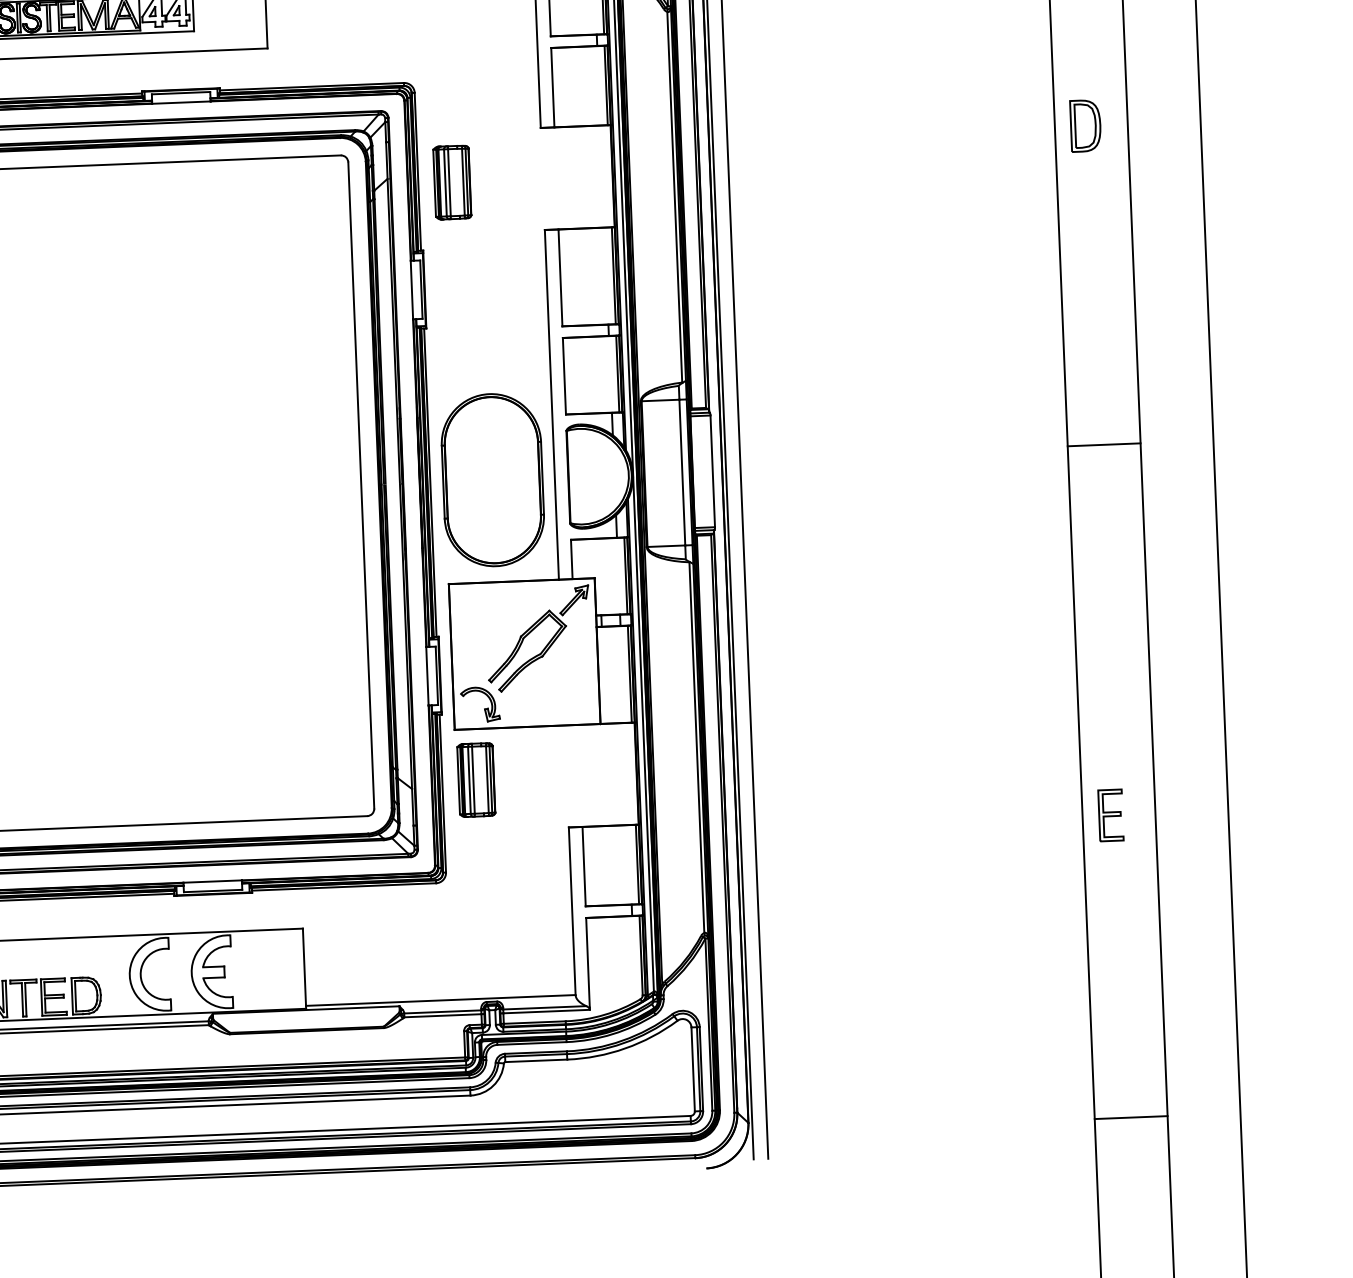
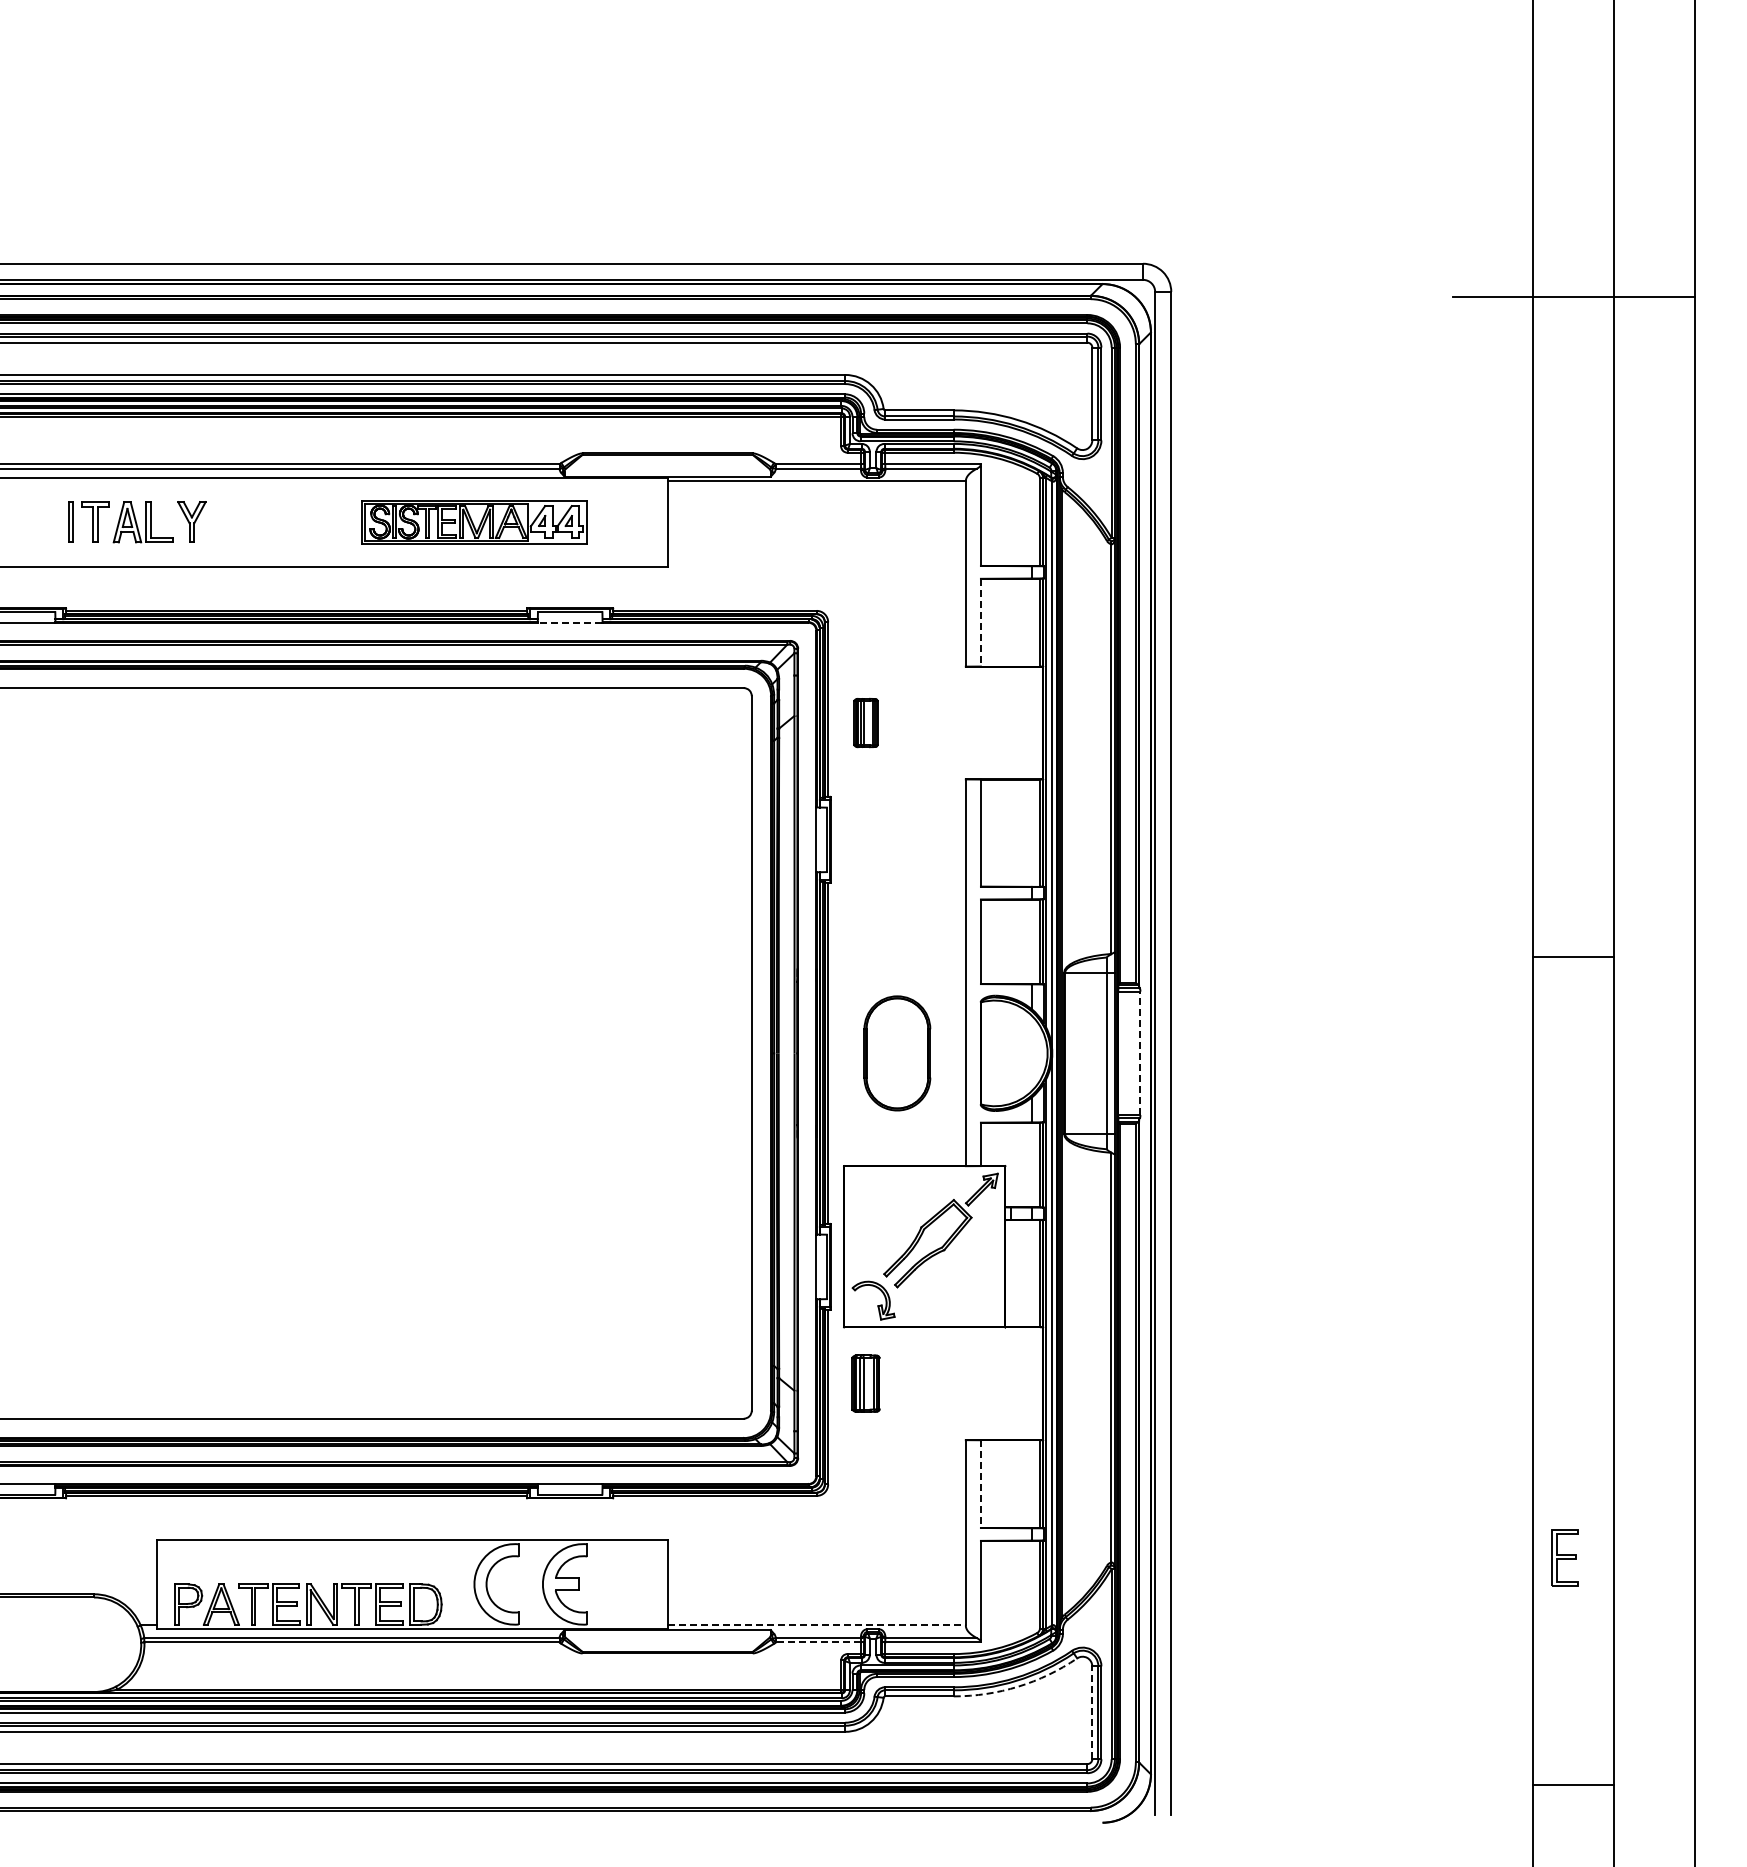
line: (552, 87) -> (980, 622), solid -> dashed
line: (180, 102) -> (569, 622), solid -> dashed
part: (1085, 125) -> (1567, 688), removed
part: (452, 182) -> (865, 722), size x0.6
line: (1103, 444) -> (1573, 957), moved
line: (712, 471) -> (1140, 1053), solid -> dashed
part: (493, 480) -> (897, 1053), size x0.6
part: (476, 779) -> (865, 1383), size x0.7
part: (1110, 815) -> (1564, 1557), moved
line: (583, 867) -> (980, 1484), solid -> dashed
line: (441, 1000) -> (817, 1625), solid -> dashed
line: (443, 1015) -> (818, 1642), solid -> dashed
arc: (625, 1048) -> (1018, 1686), solid -> dashed
line: (693, 1069) -> (1092, 1712), solid -> dashed

